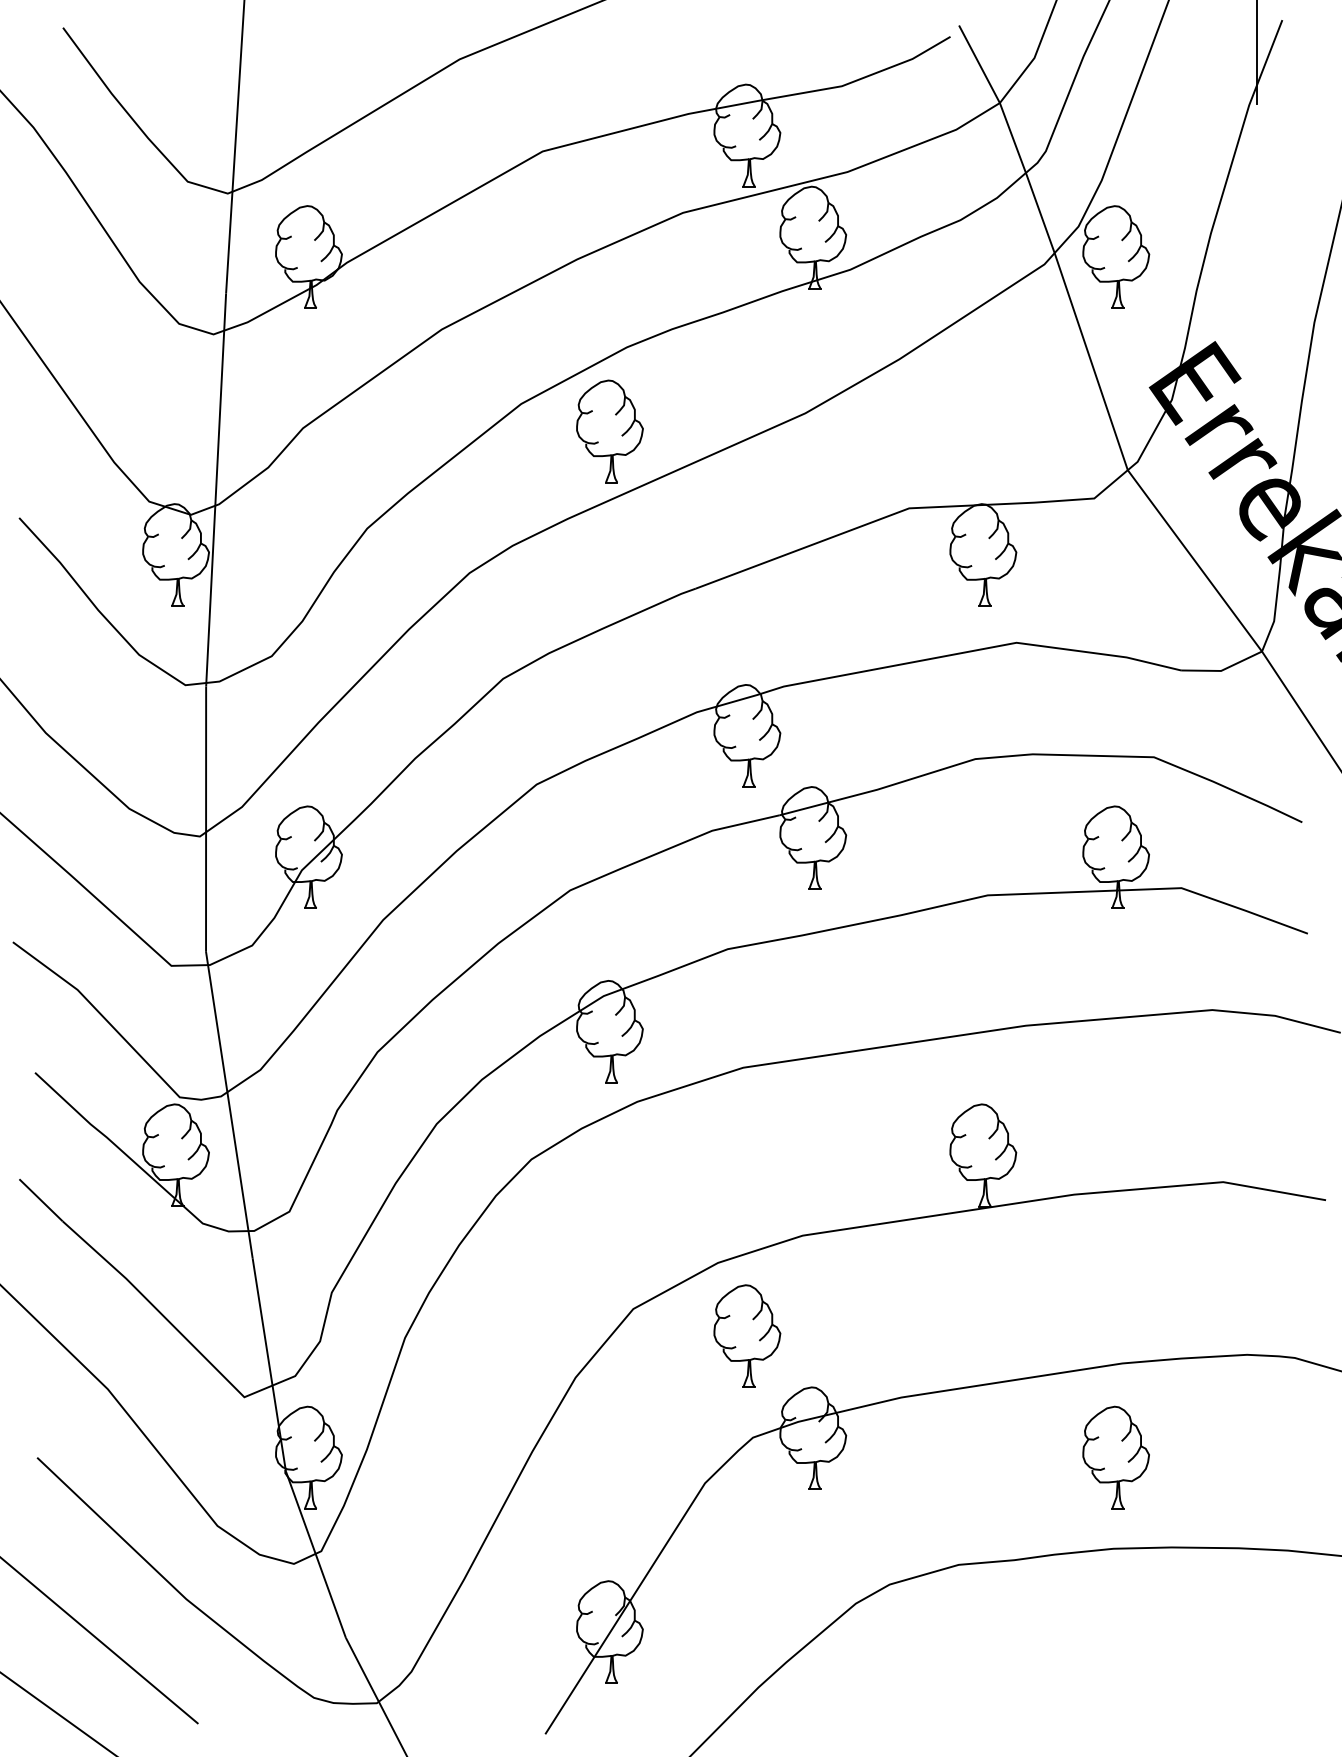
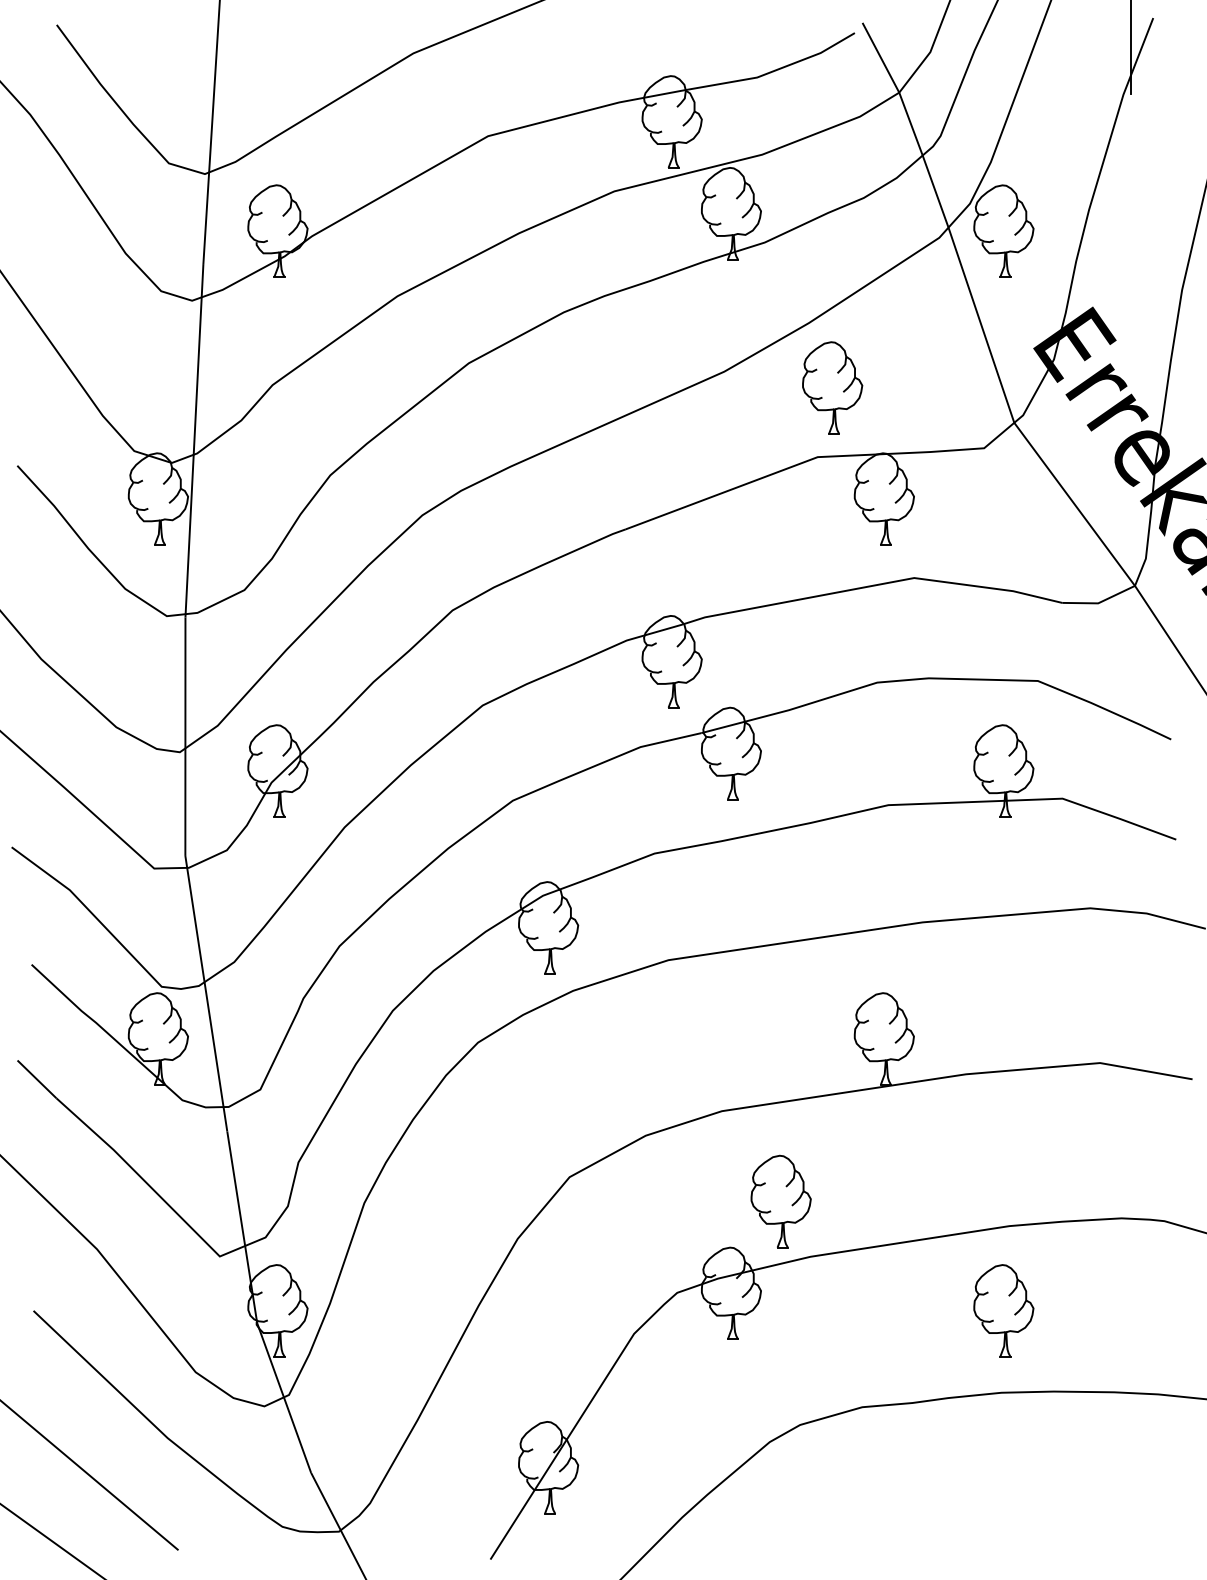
part: (609, 430) -> (832, 387), moved
part: (746, 1336) -> (780, 1201), moved

